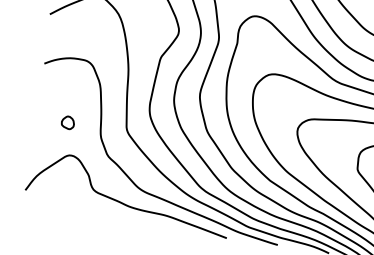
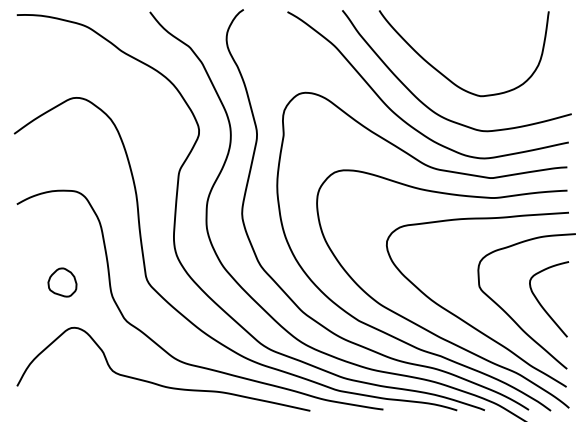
part: (67, 122) -> (62, 281), size x1.6

